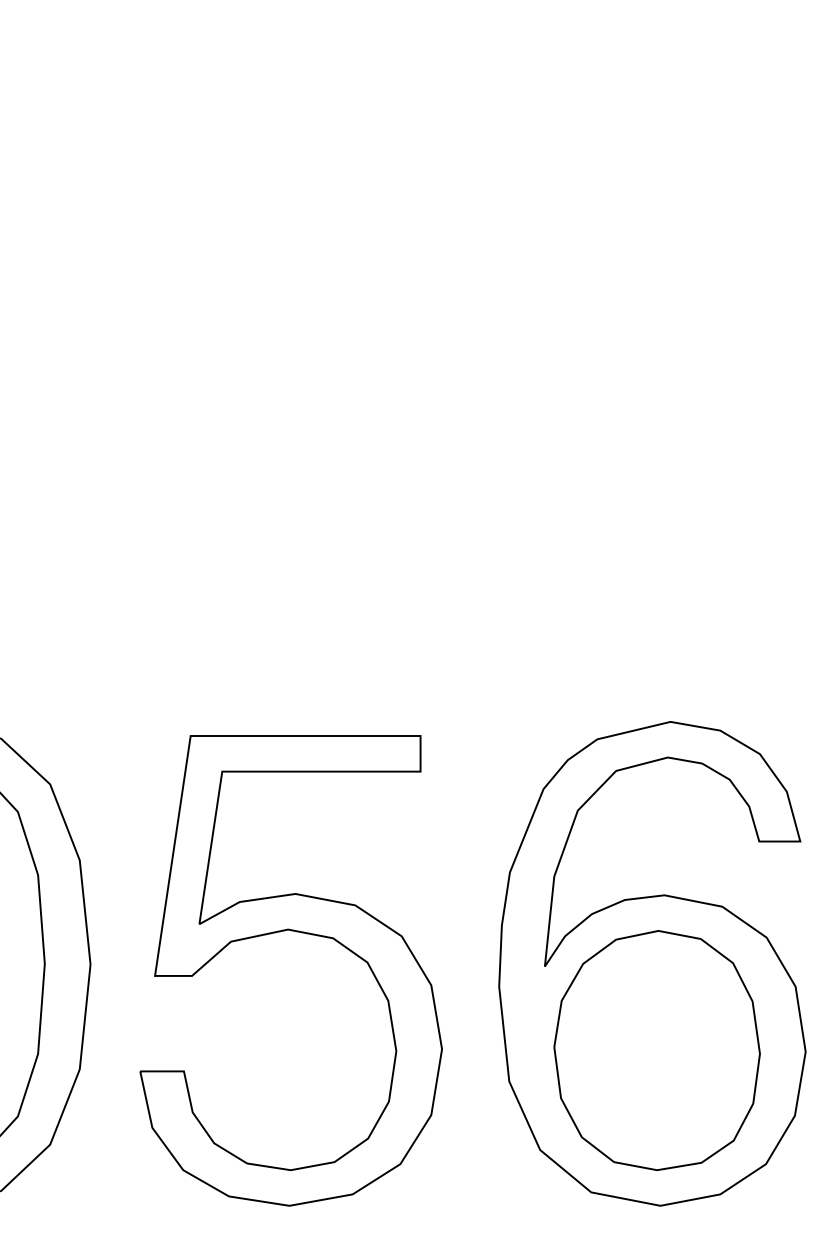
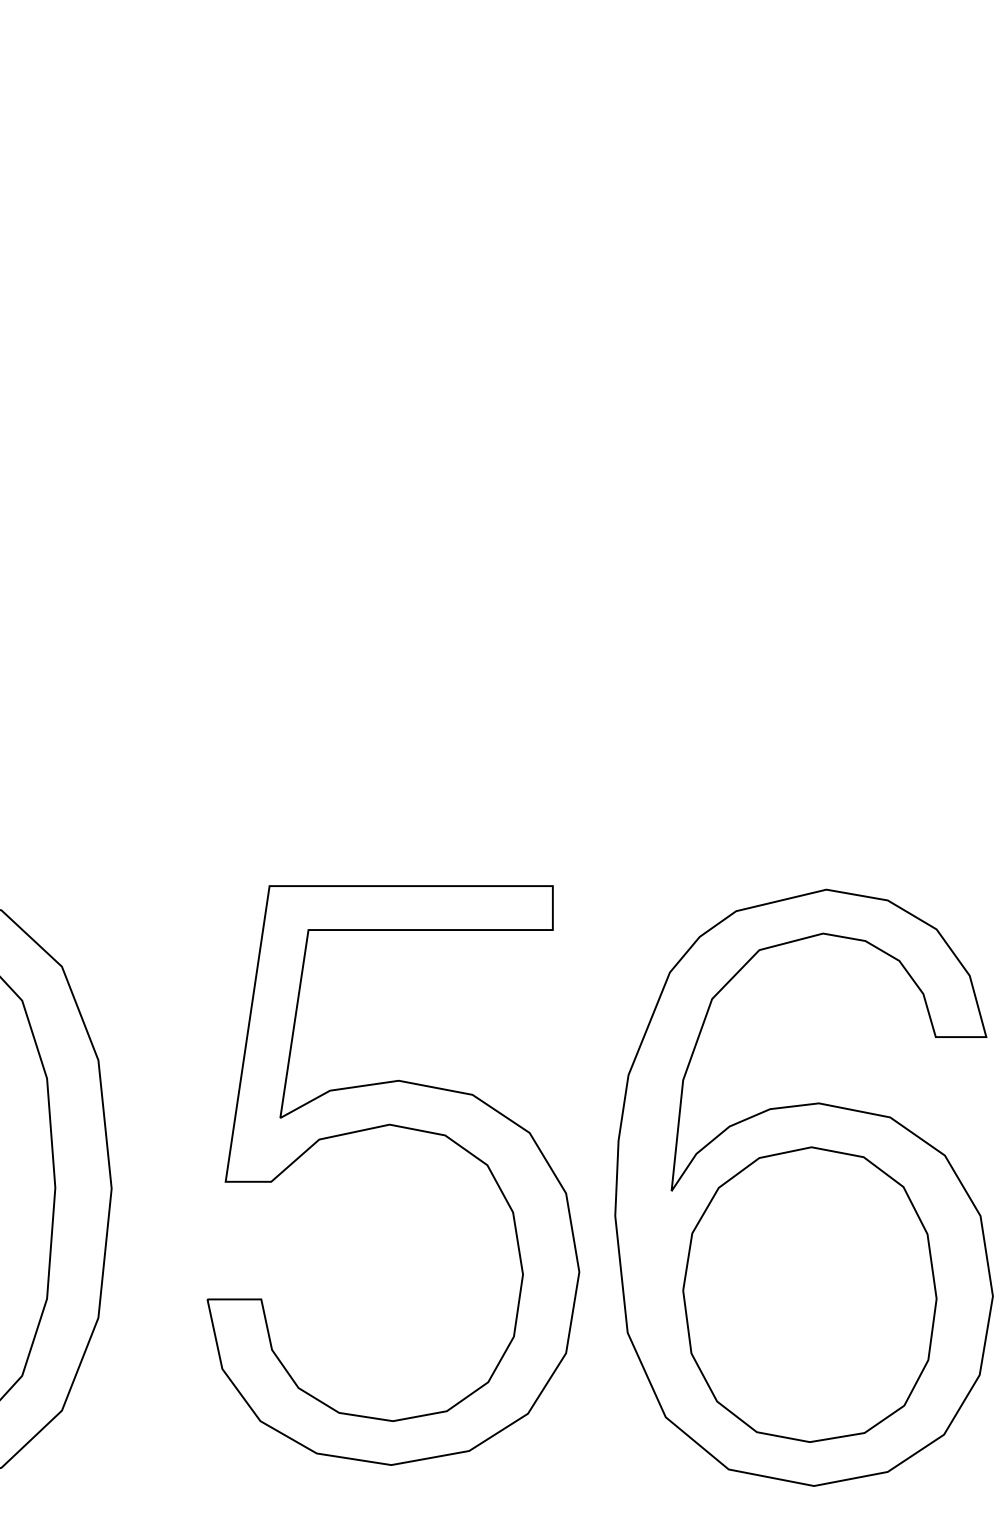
part: (296, 932) -> (399, 1128), moved

